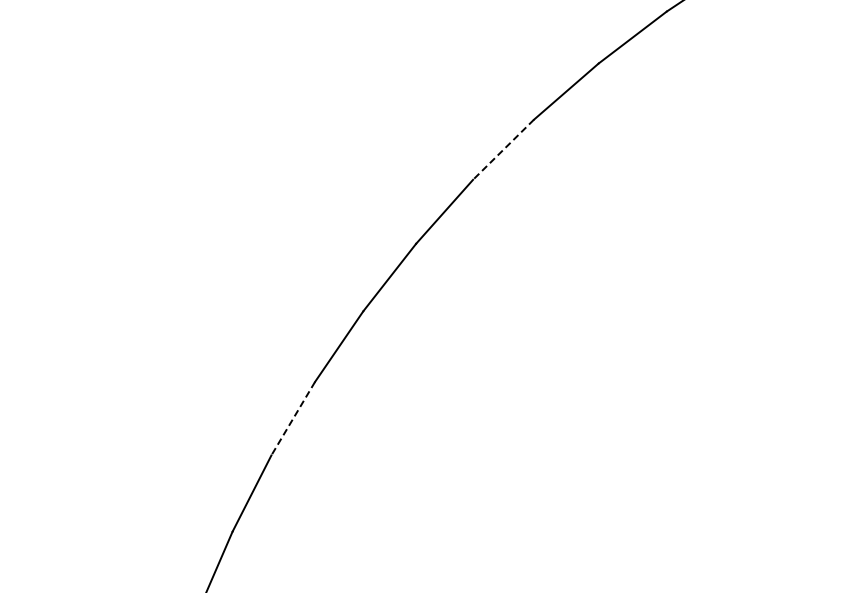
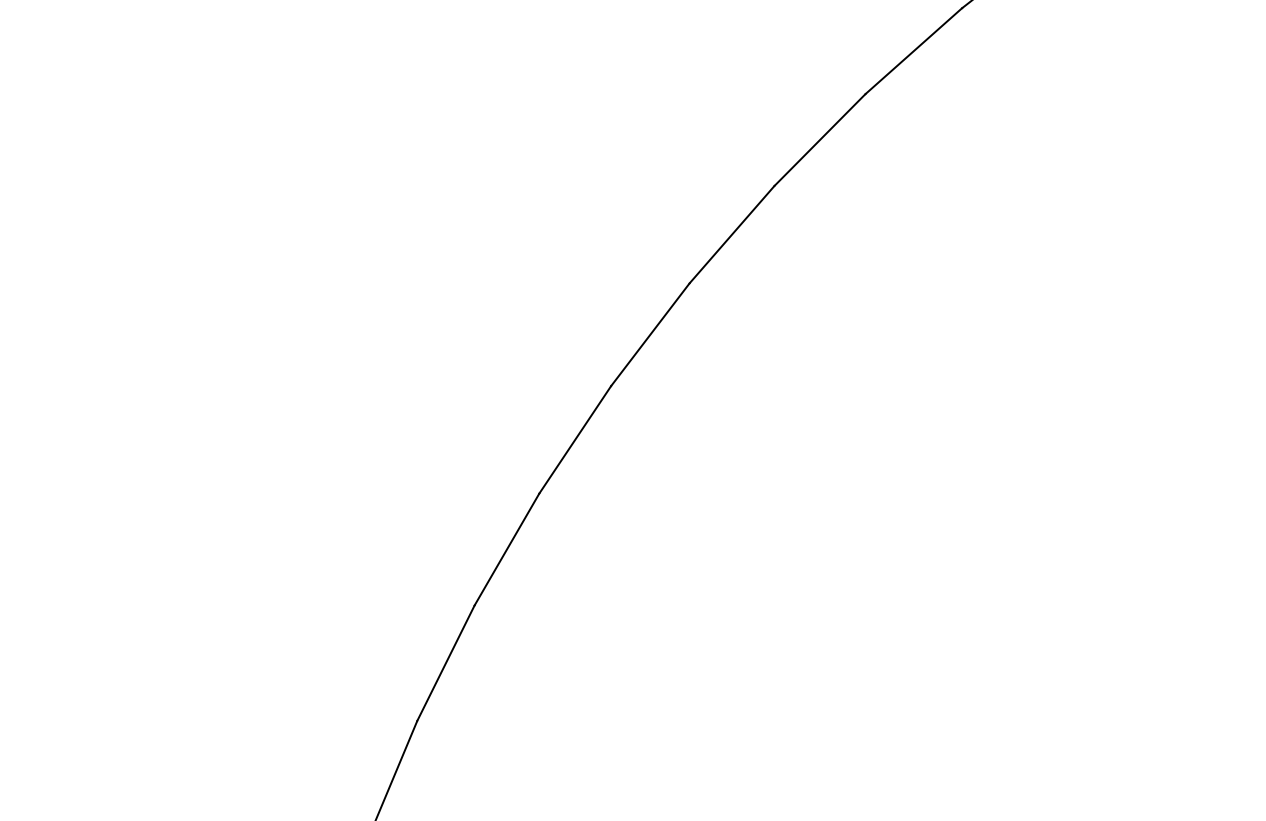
line: (503, 149) -> (731, 234), dashed -> solid
line: (293, 418) -> (446, 662), dashed -> solid

